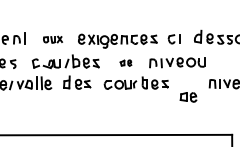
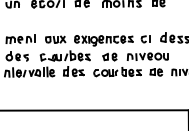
part: (52, 39) -> (55, 39), size x1.43
part: (125, 62) -> (109, 56), size x1.67
part: (188, 97) -> (156, 72), moved

